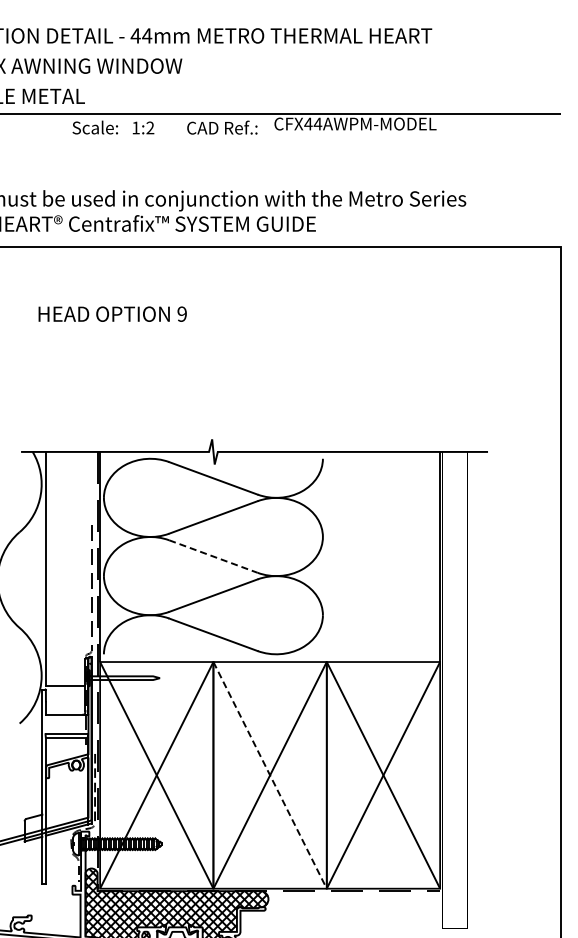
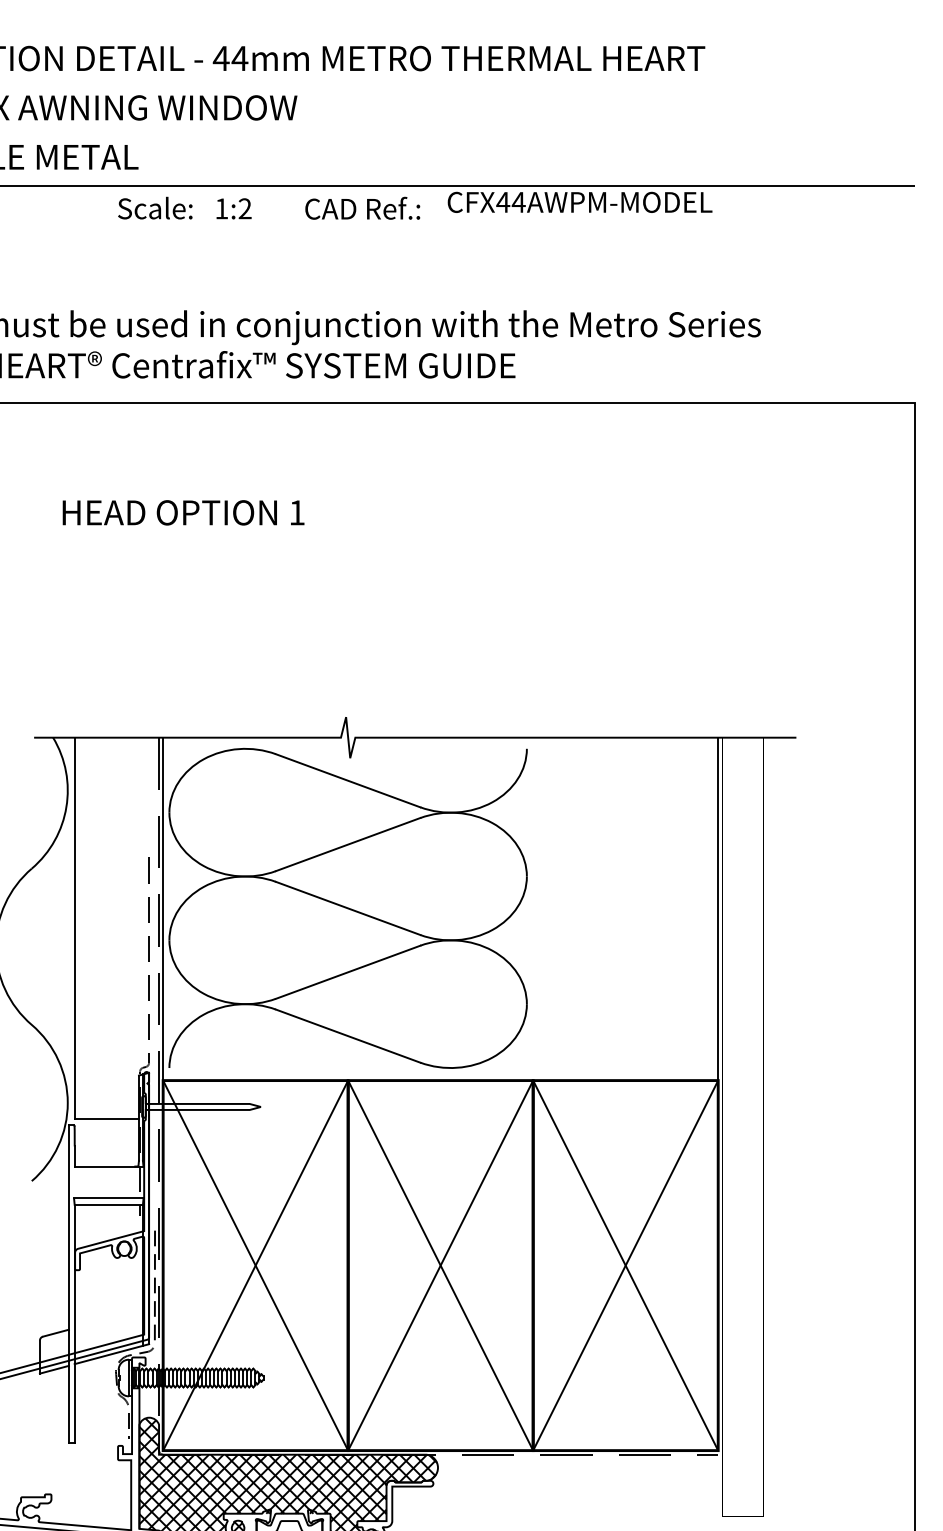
text: (181, 313) -> (296, 511), 9 -> 1
line: (213, 556) -> (348, 908), dashed -> solid
line: (270, 775) -> (441, 1265), dashed -> solid

